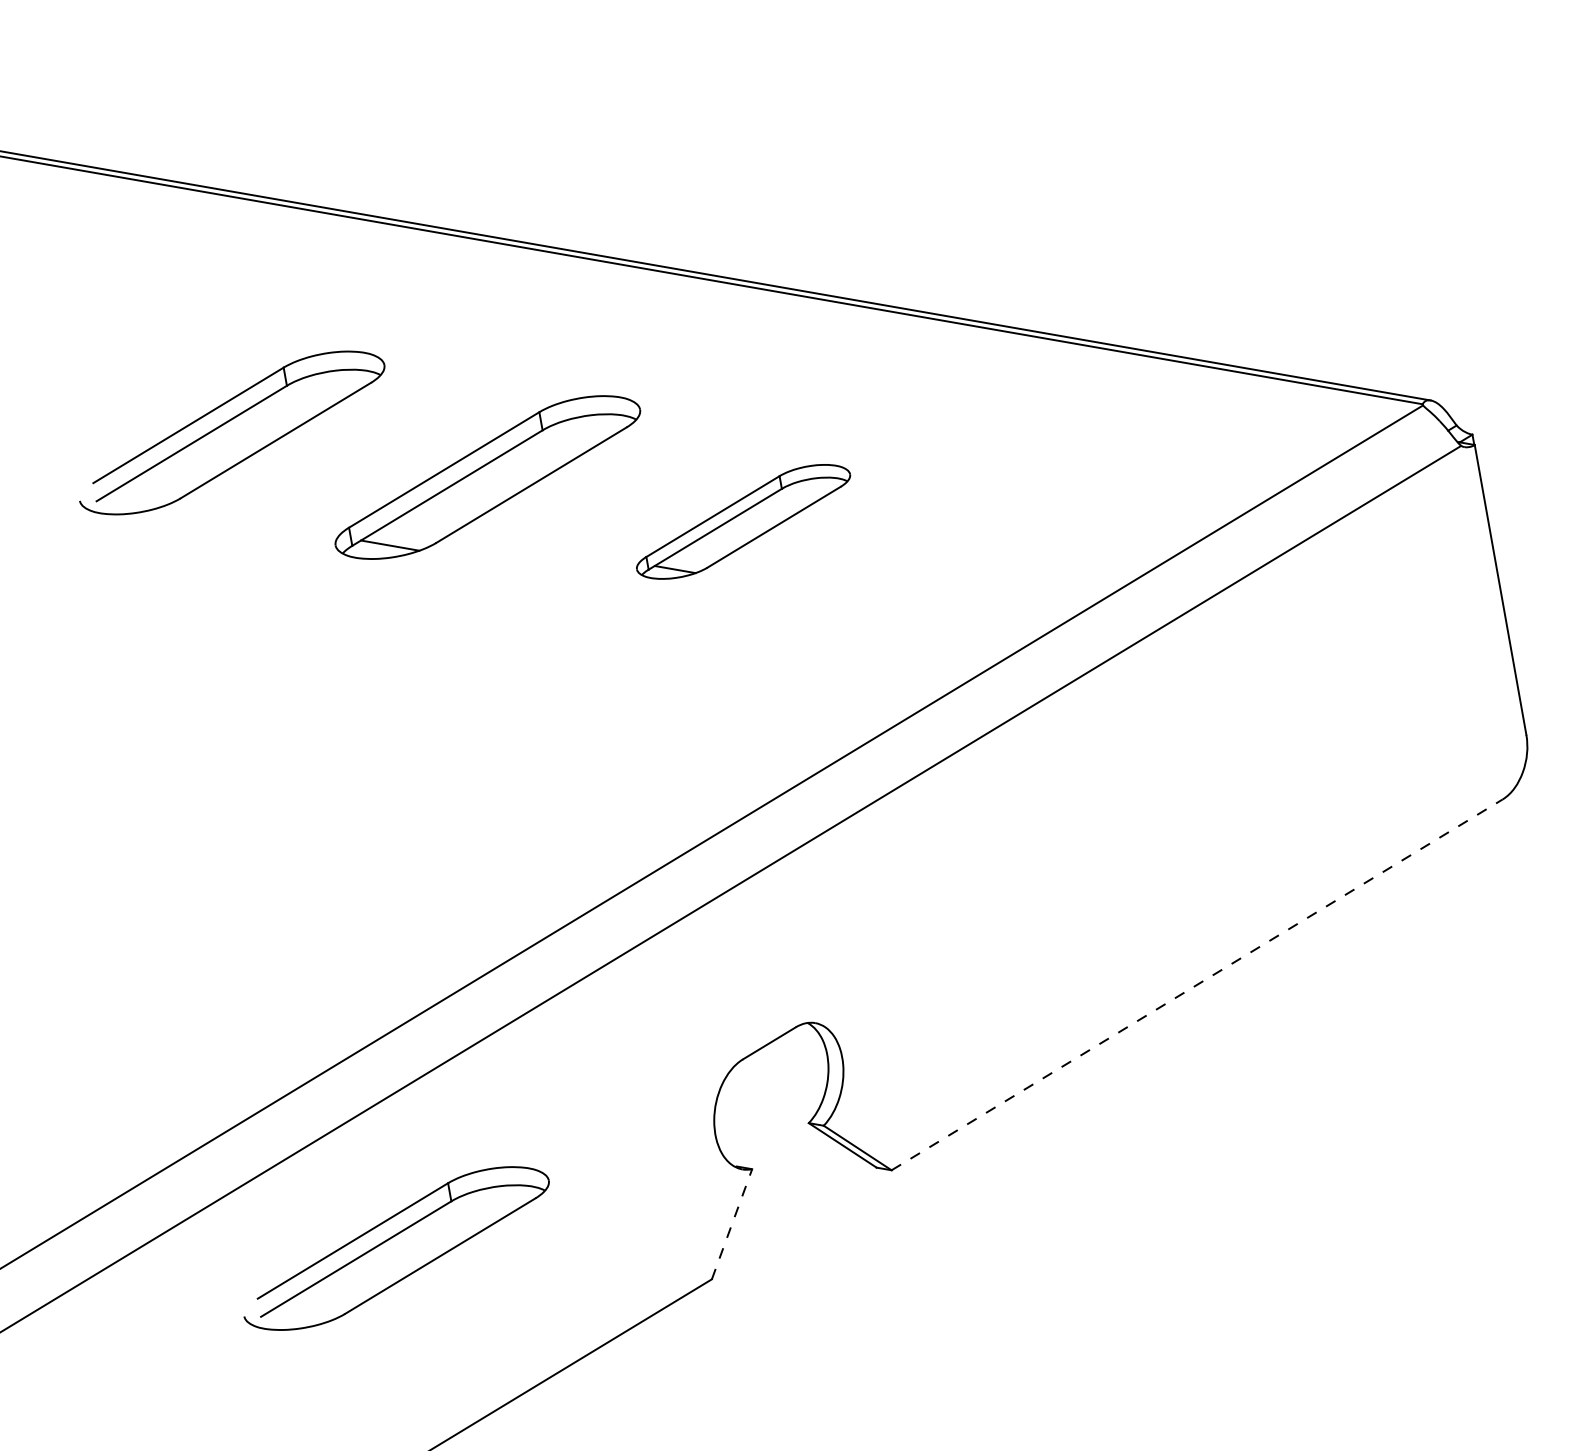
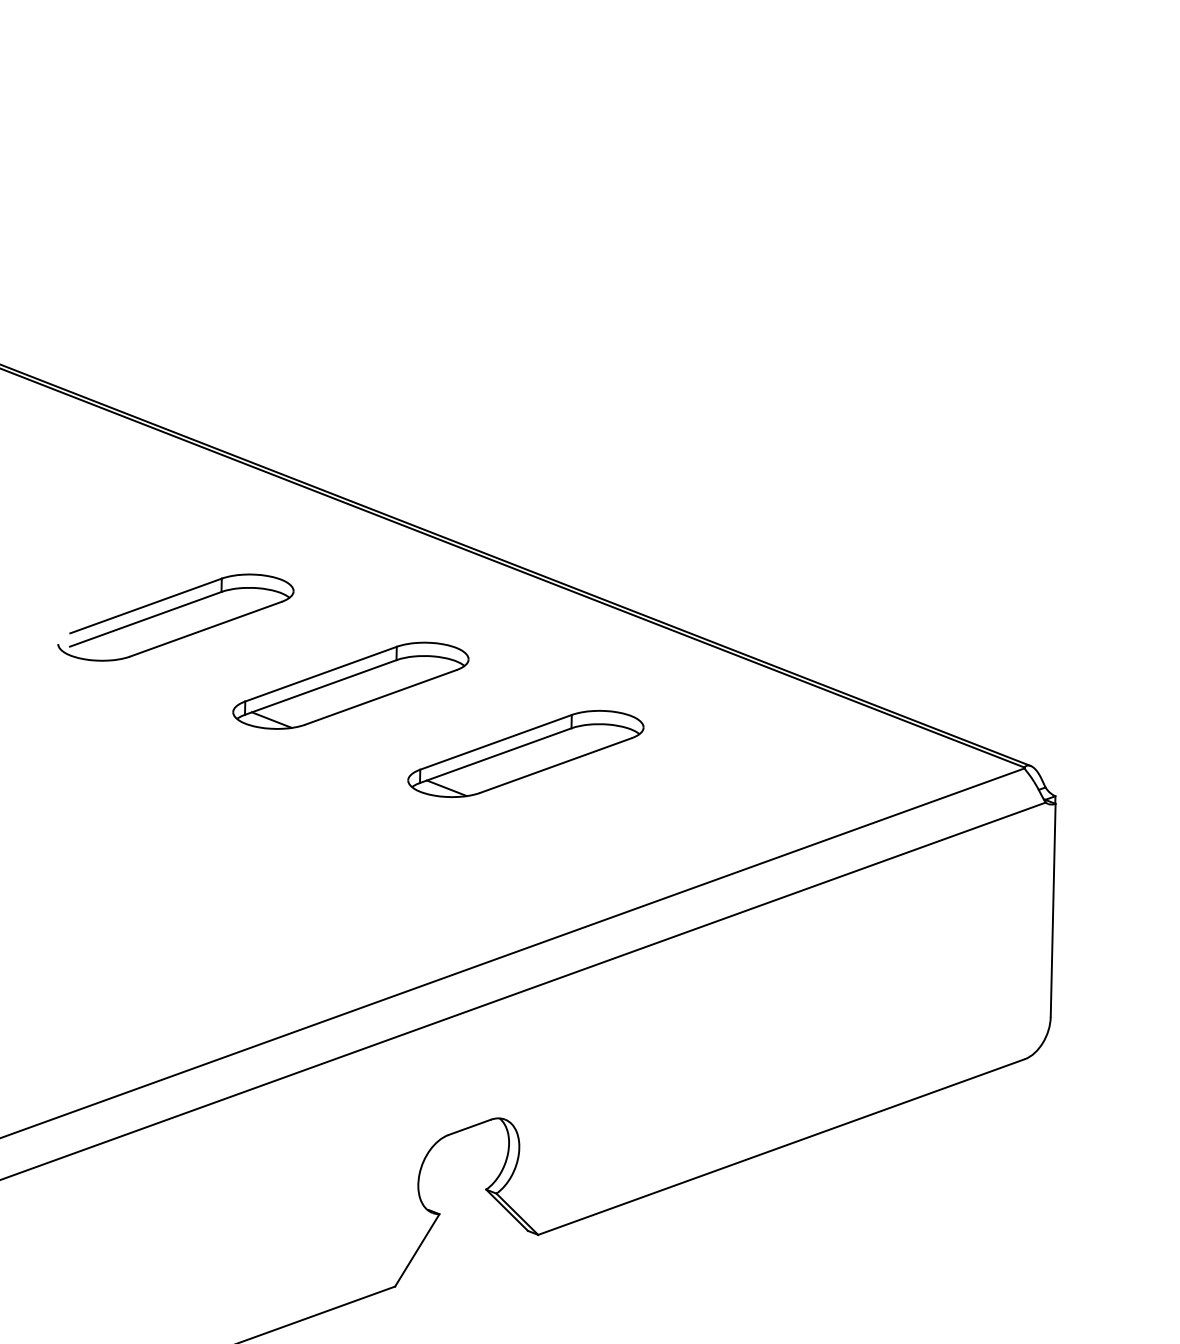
part: (742, 521) -> (525, 753), size x1.43
line: (1197, 985) -> (781, 1147), dashed -> solid
line: (732, 1223) -> (417, 1249), dashed -> solid
part: (391, 1239) -> (173, 1212), removed

